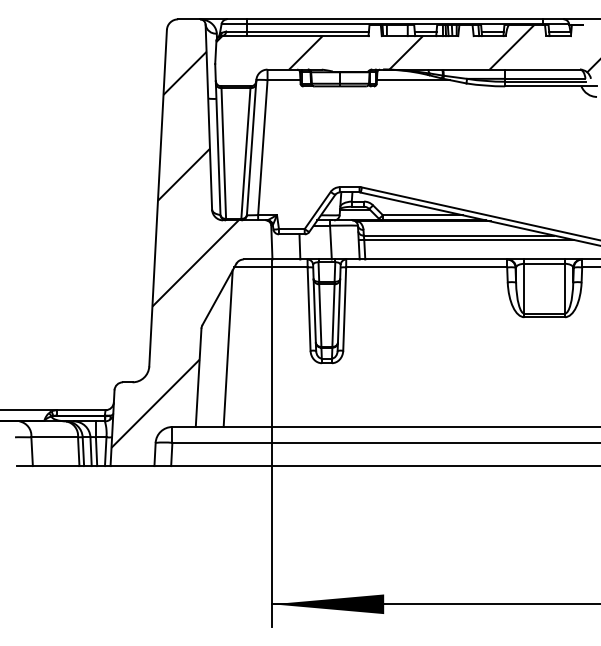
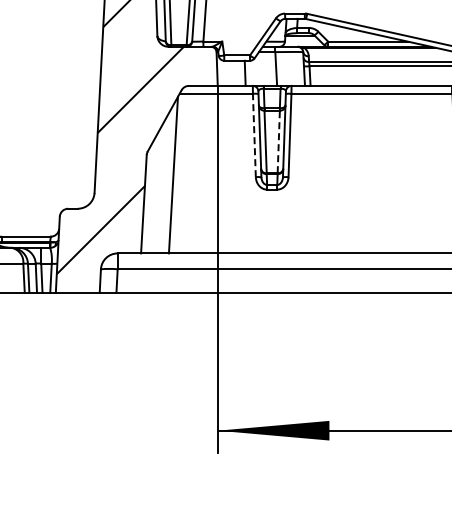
line: (309, 309) -> (254, 135), solid -> dashed
line: (333, 315) -> (278, 141), solid -> dashed

